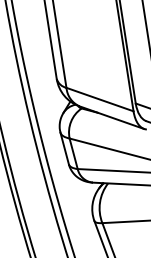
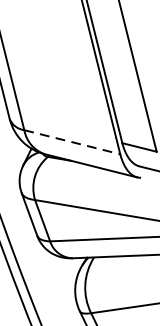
line: (100, 99) -> (72, 142), solid -> dashed

